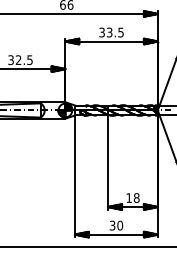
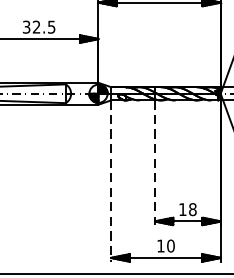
line: (108, 163) -> (155, 163), solid -> dashed
line: (75, 176) -> (111, 181), solid -> dashed
text: (112, 225) -> (160, 245), 30 -> 10

